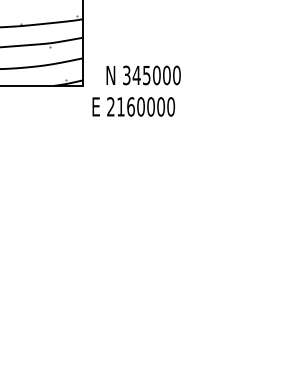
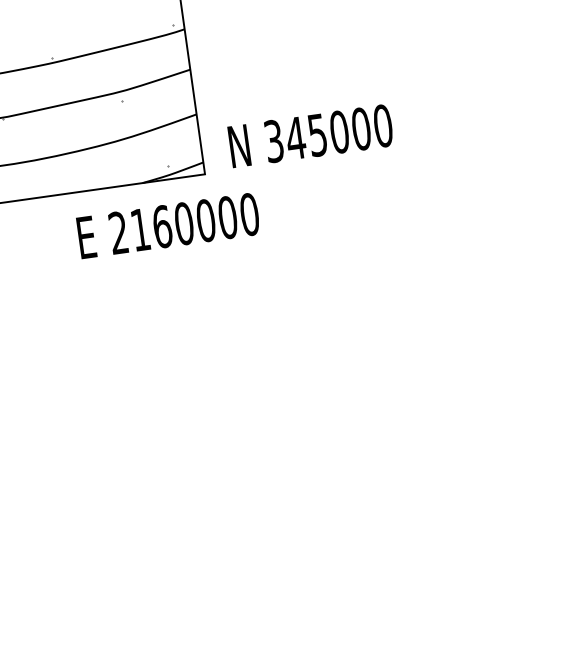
text: (143, 75) -> (310, 136), moved
text: (133, 106) -> (167, 225), moved

